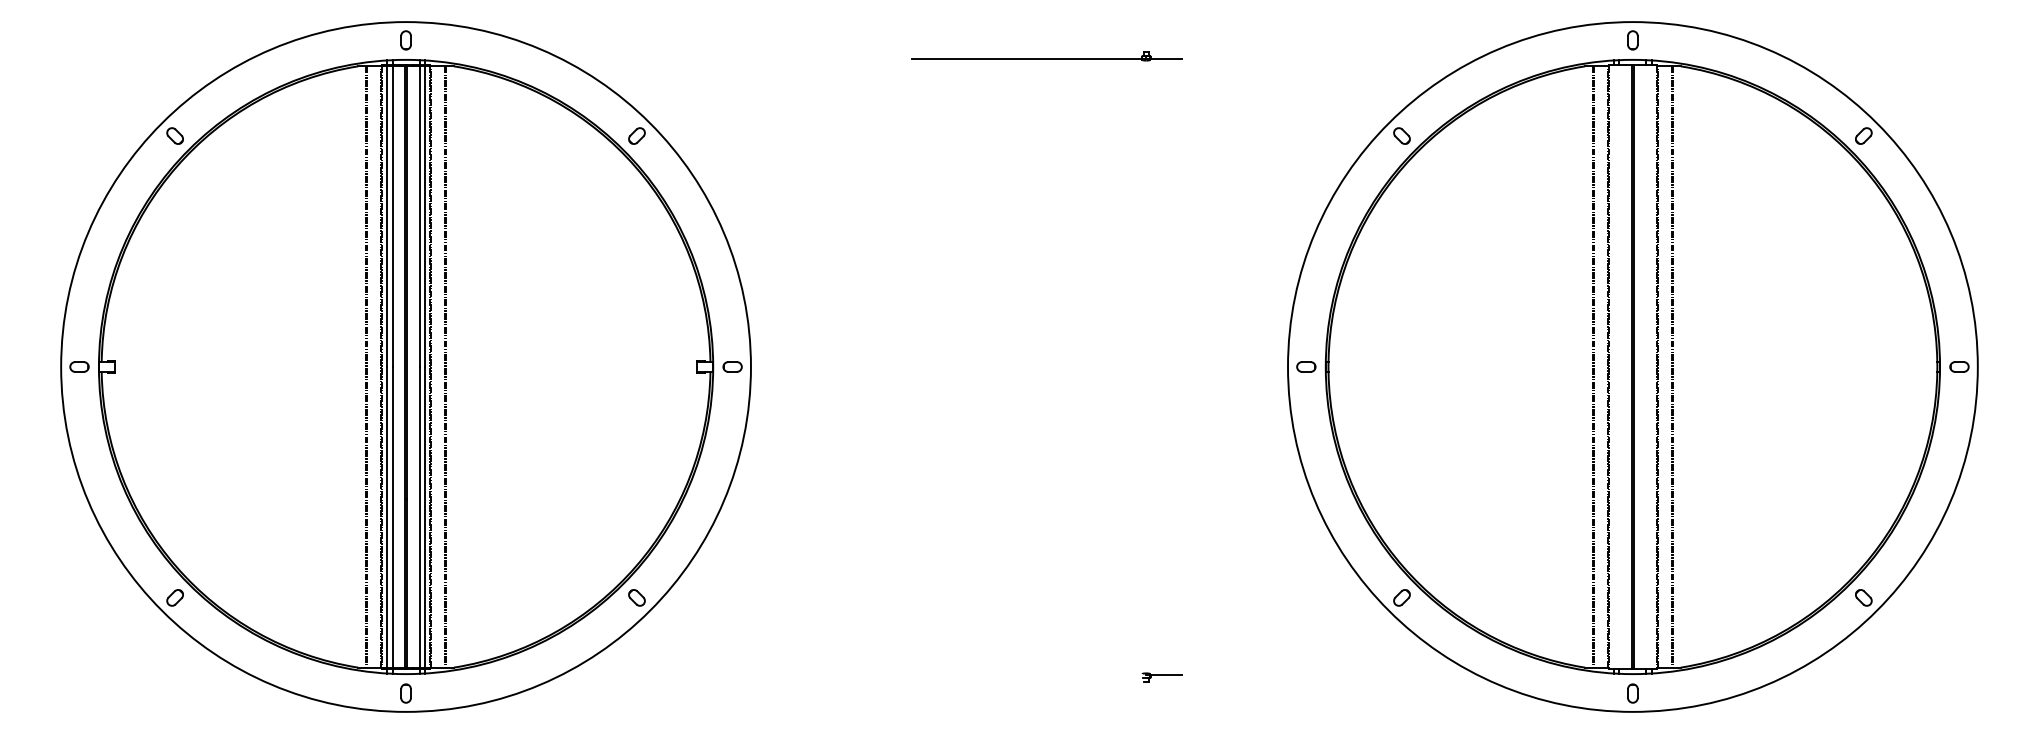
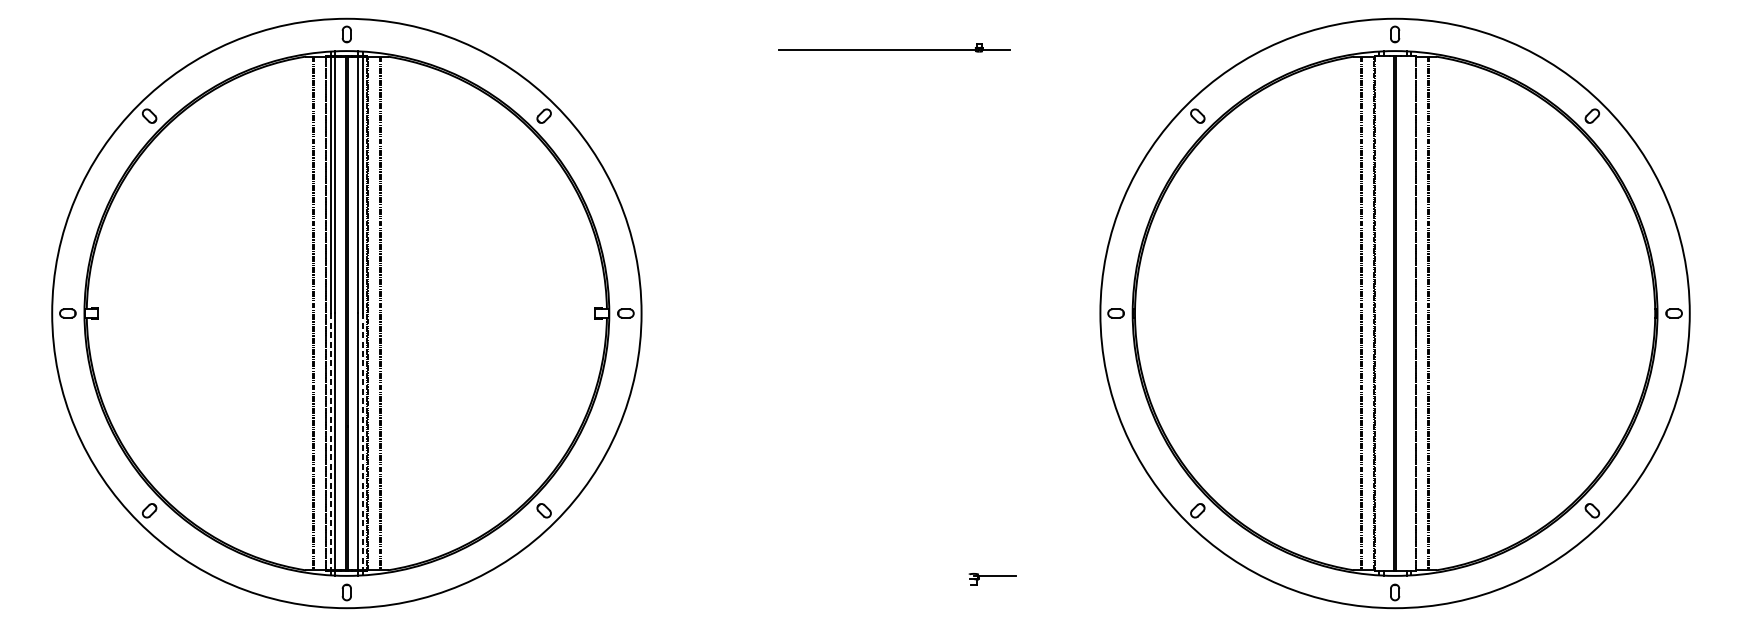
line: (387, 517) -> (331, 442), solid -> dashed
line: (424, 517) -> (362, 442), solid -> dashed
part: (1161, 677) -> (992, 578), size x1.4

